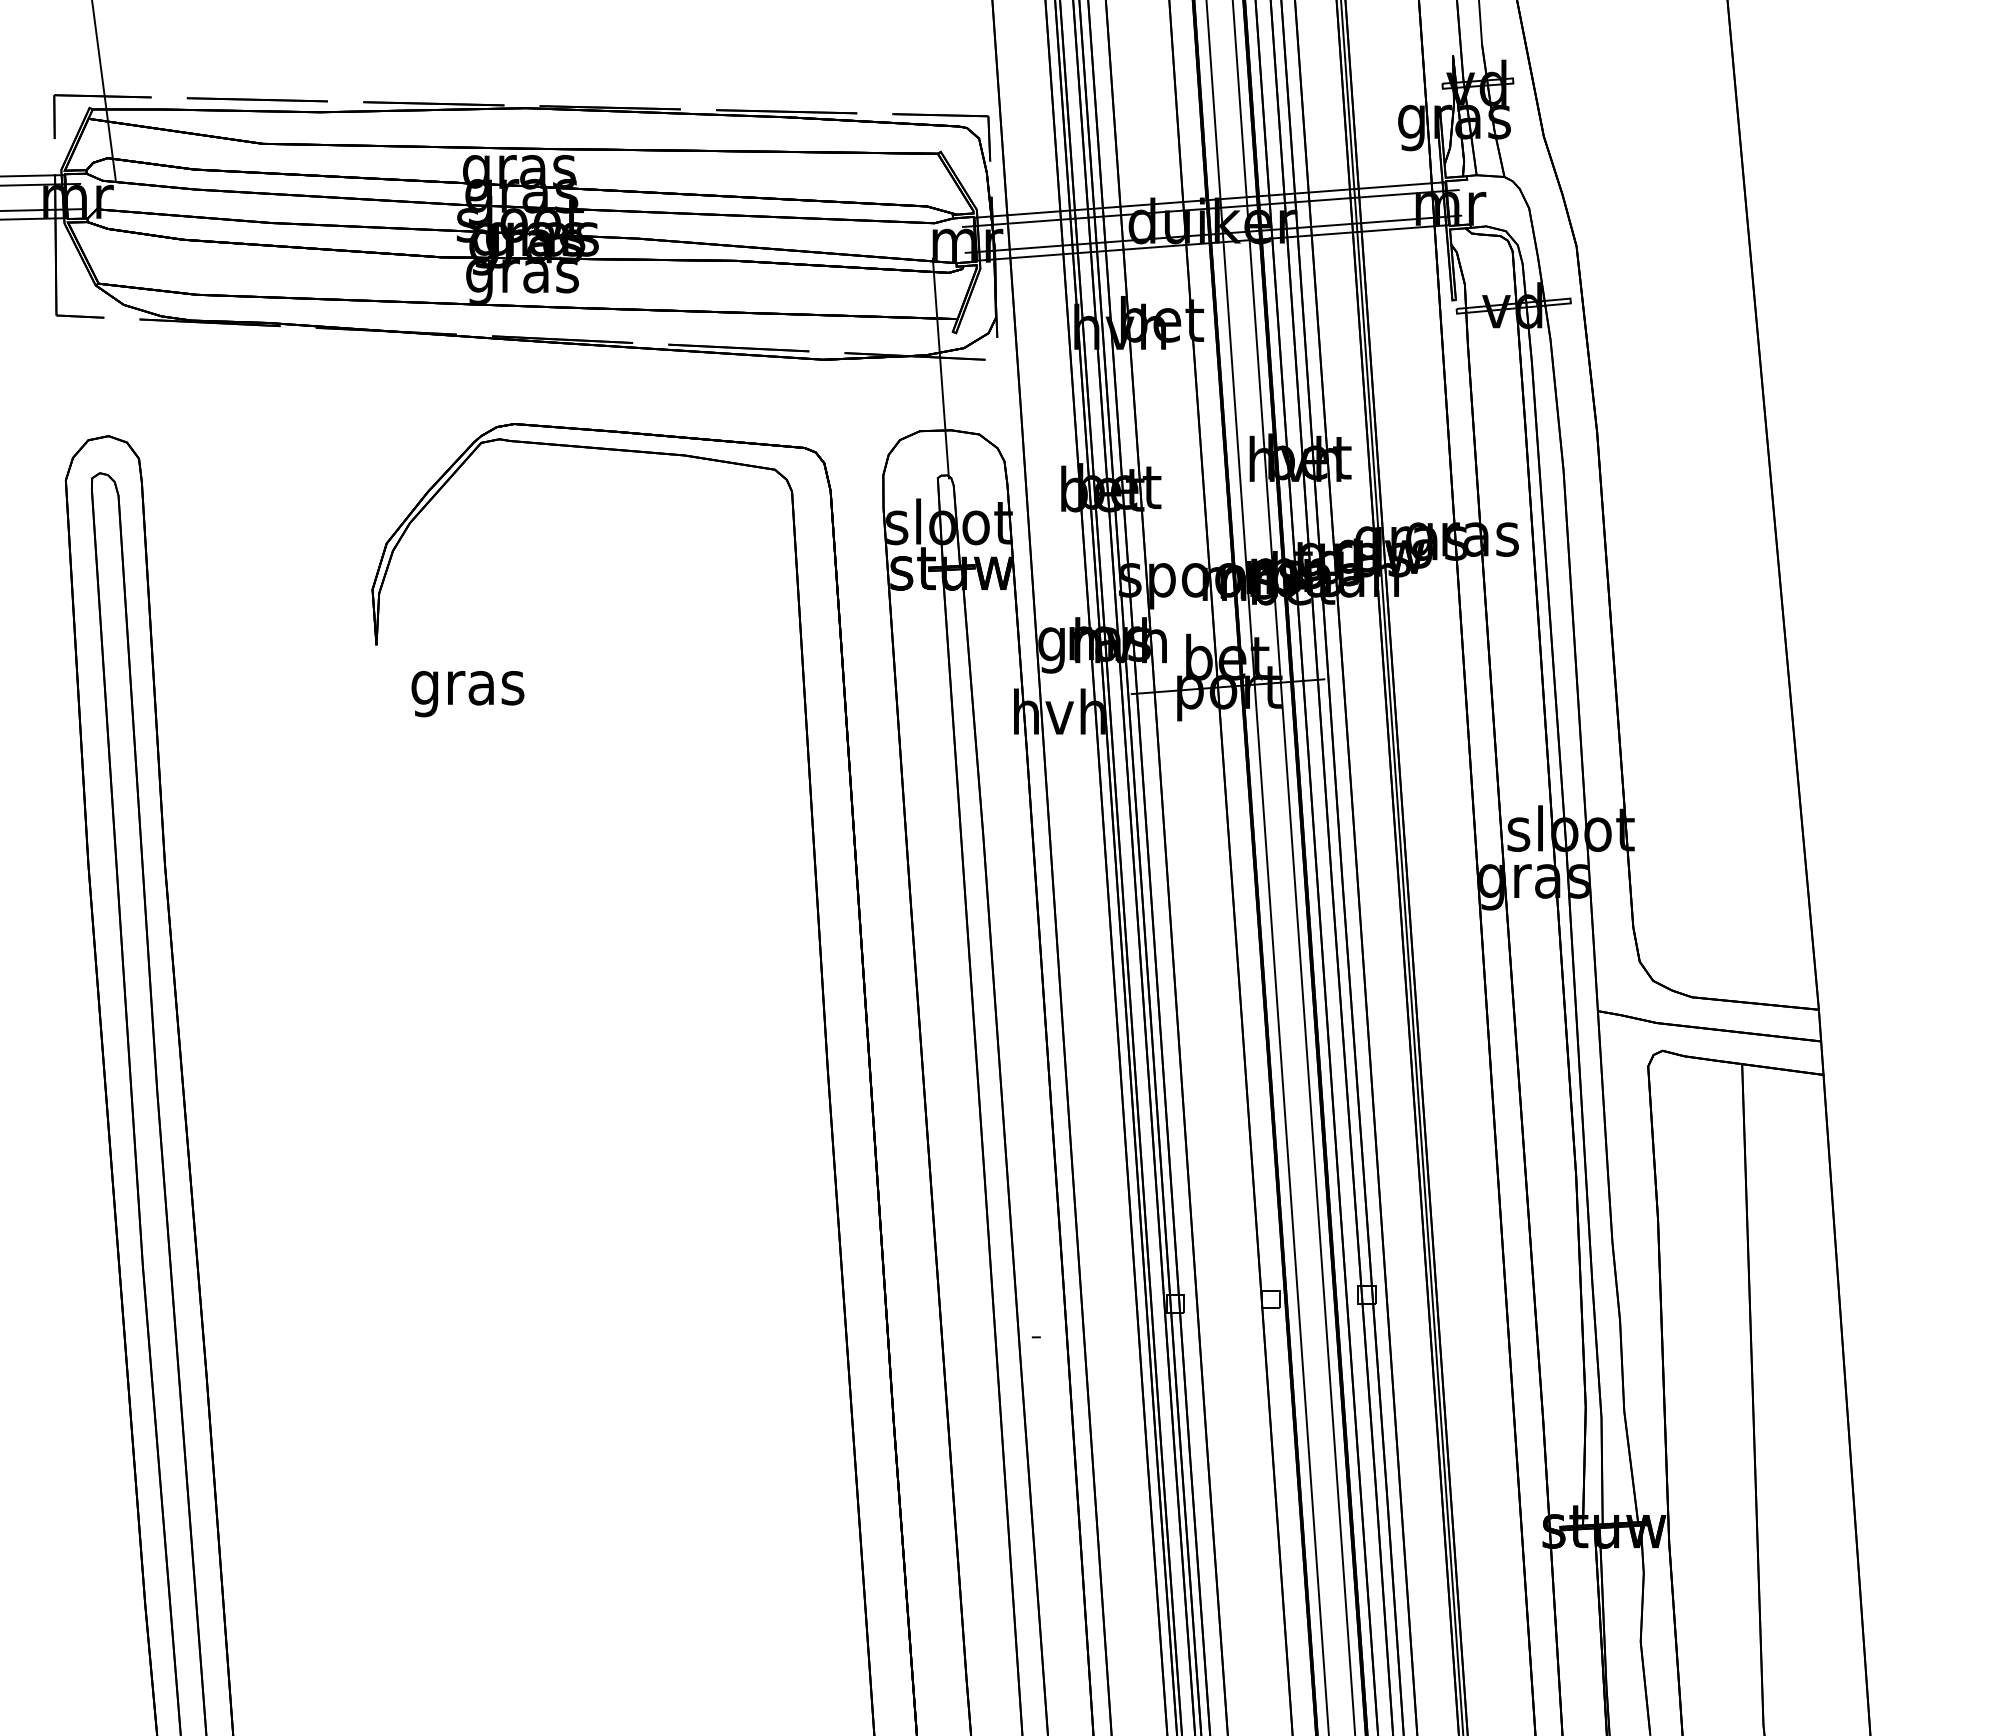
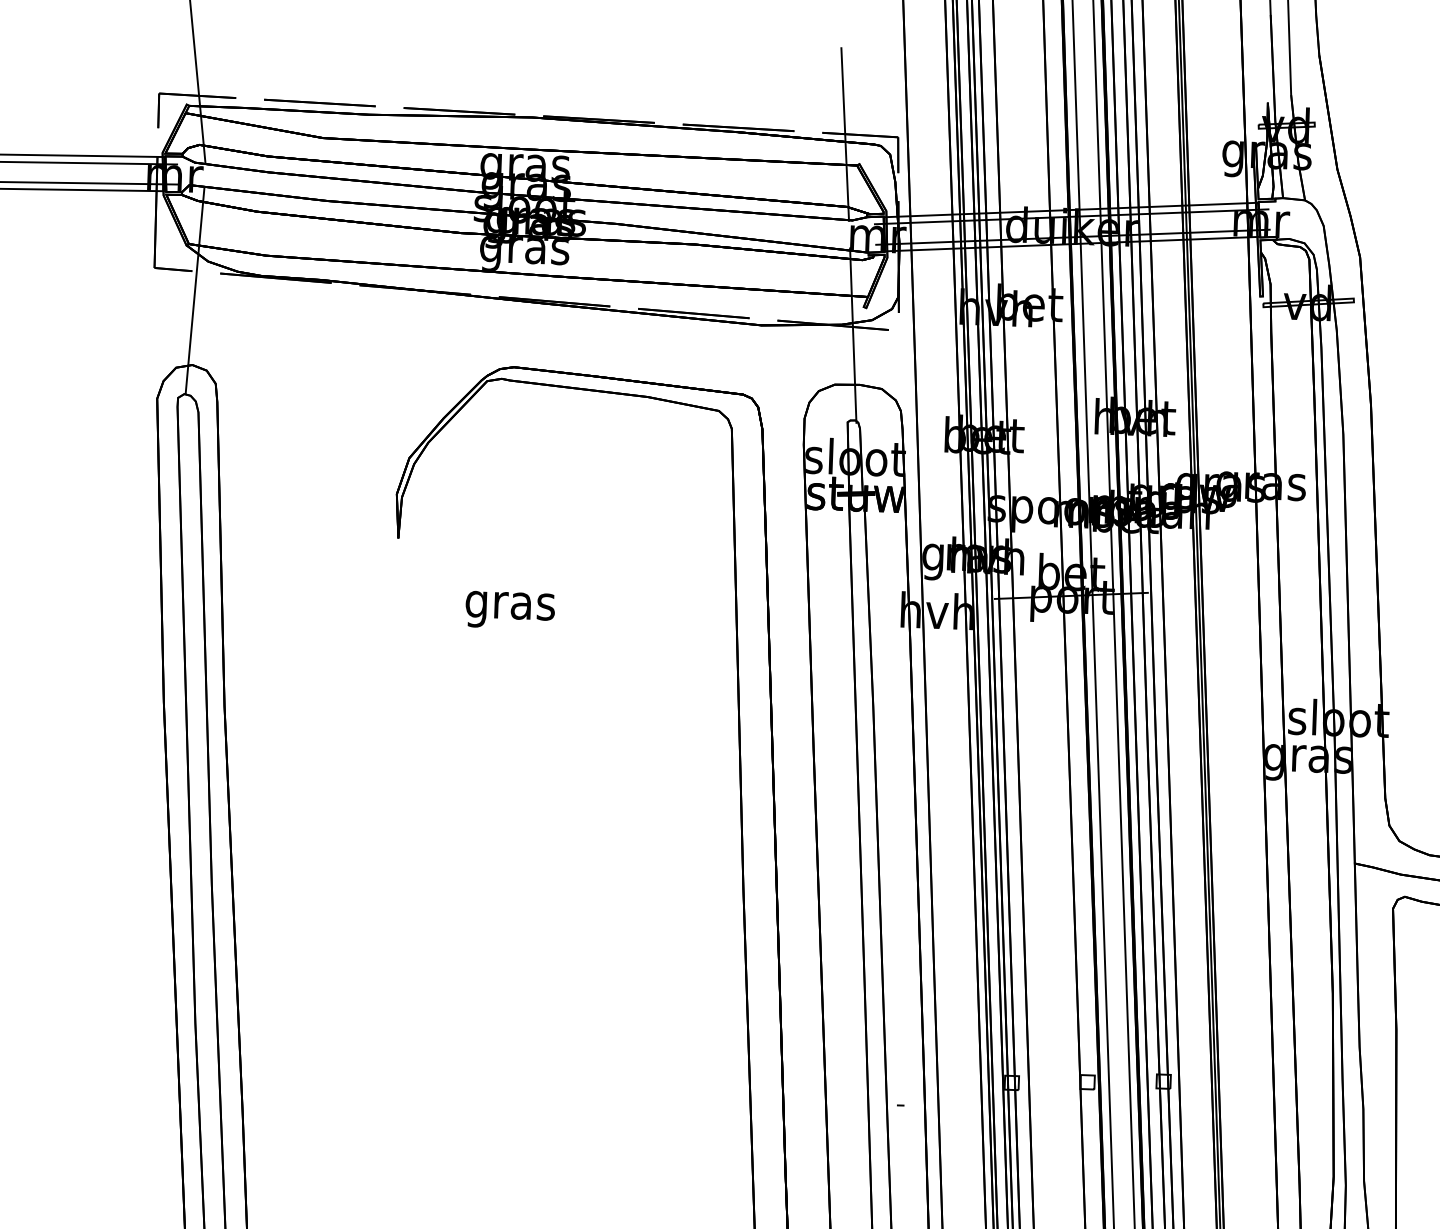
line: (921, 114) -> (845, 133), added
line: (108, 341) -> (194, 290), added
text: (467, 694) -> (509, 610), moved

